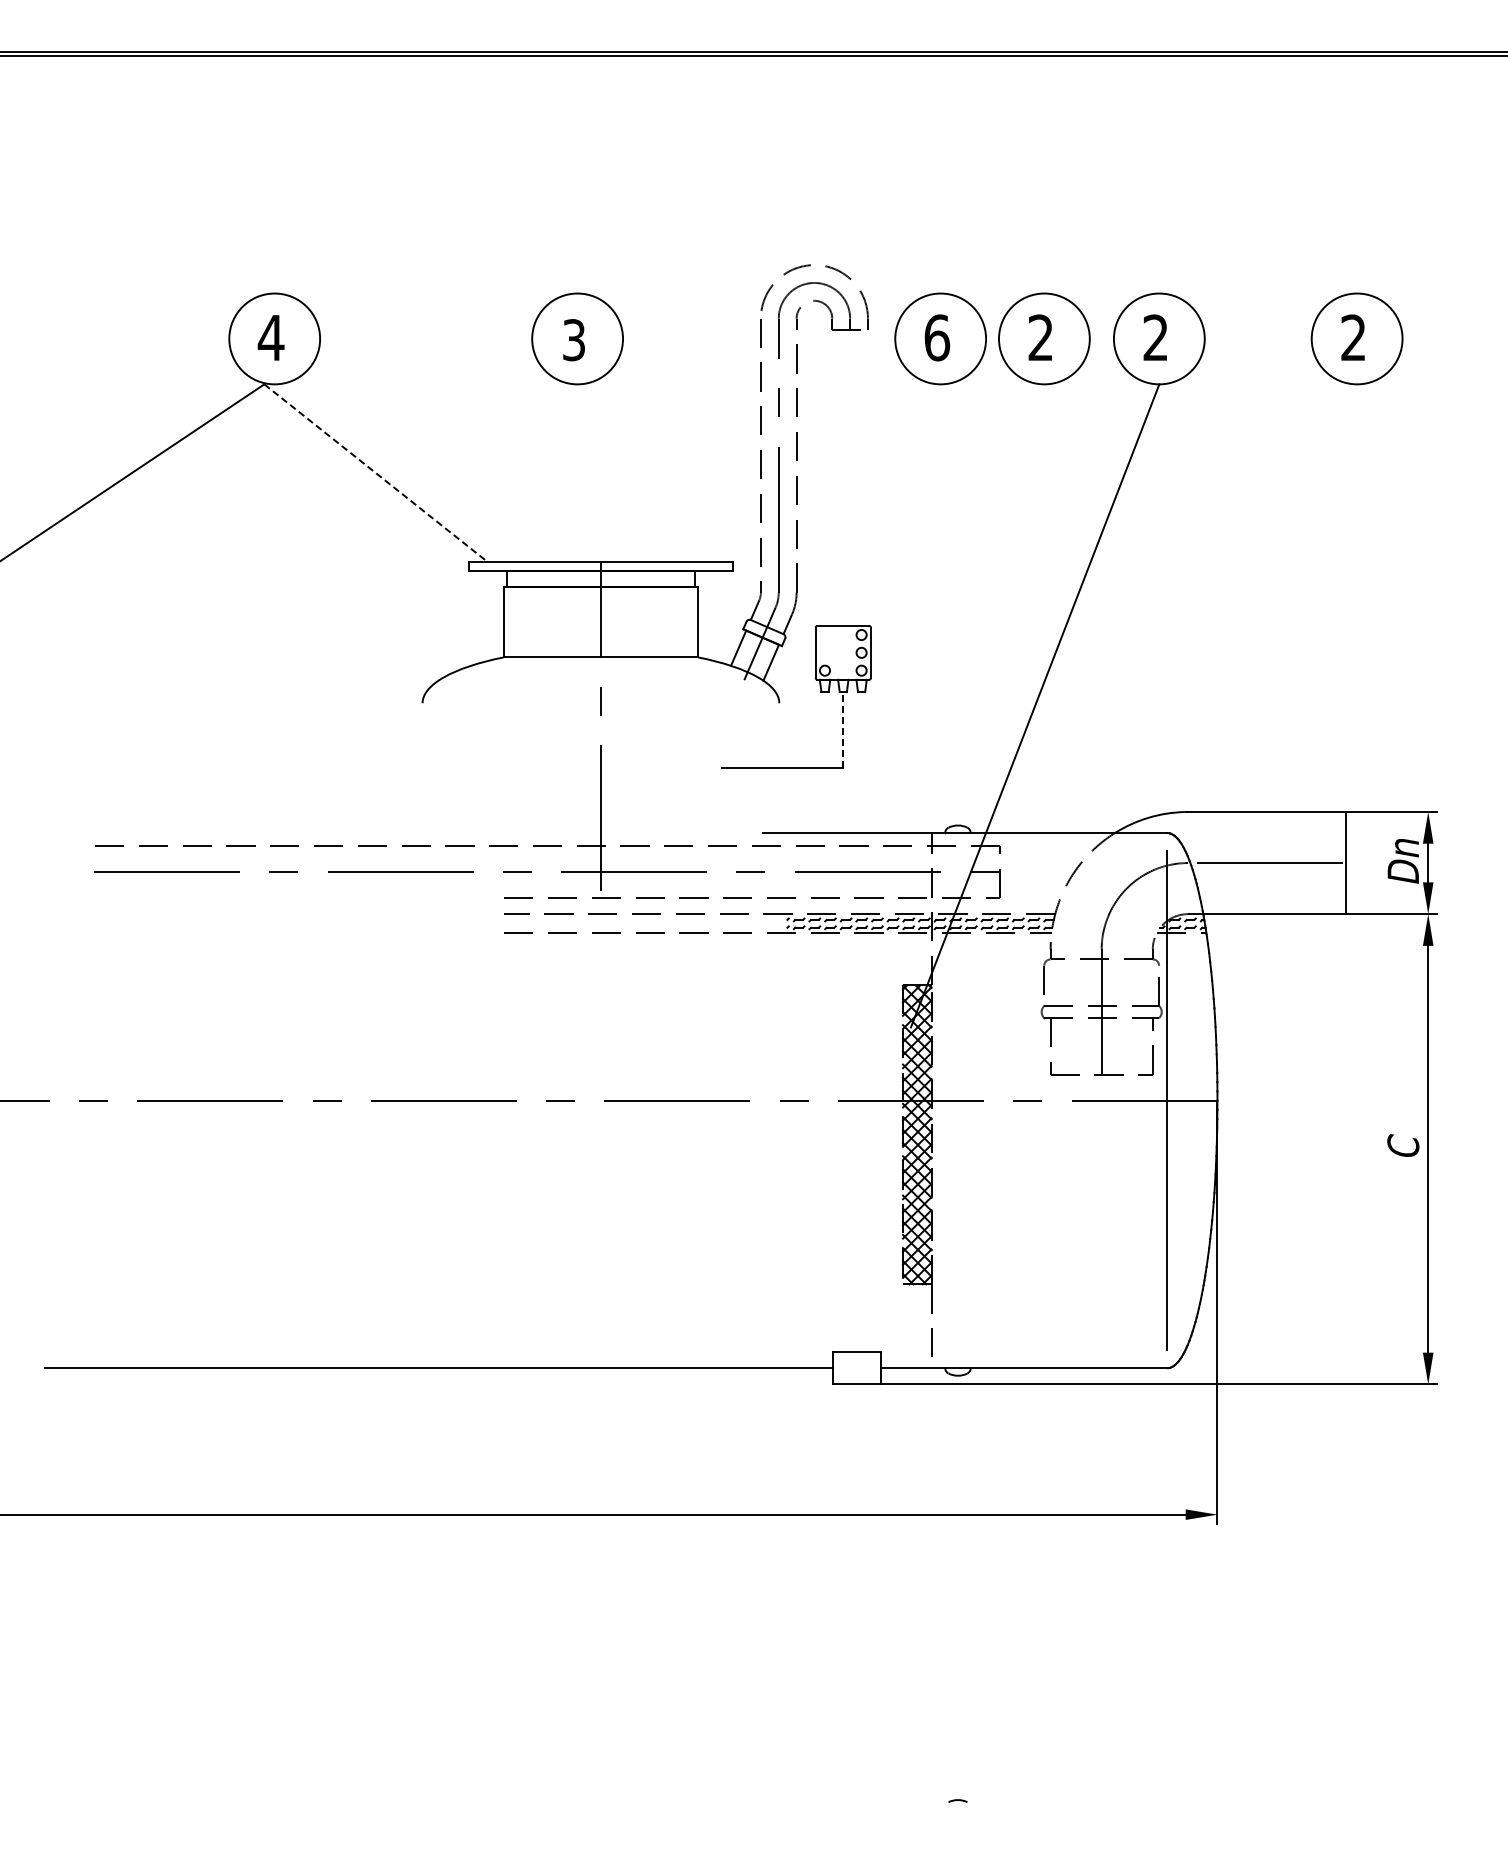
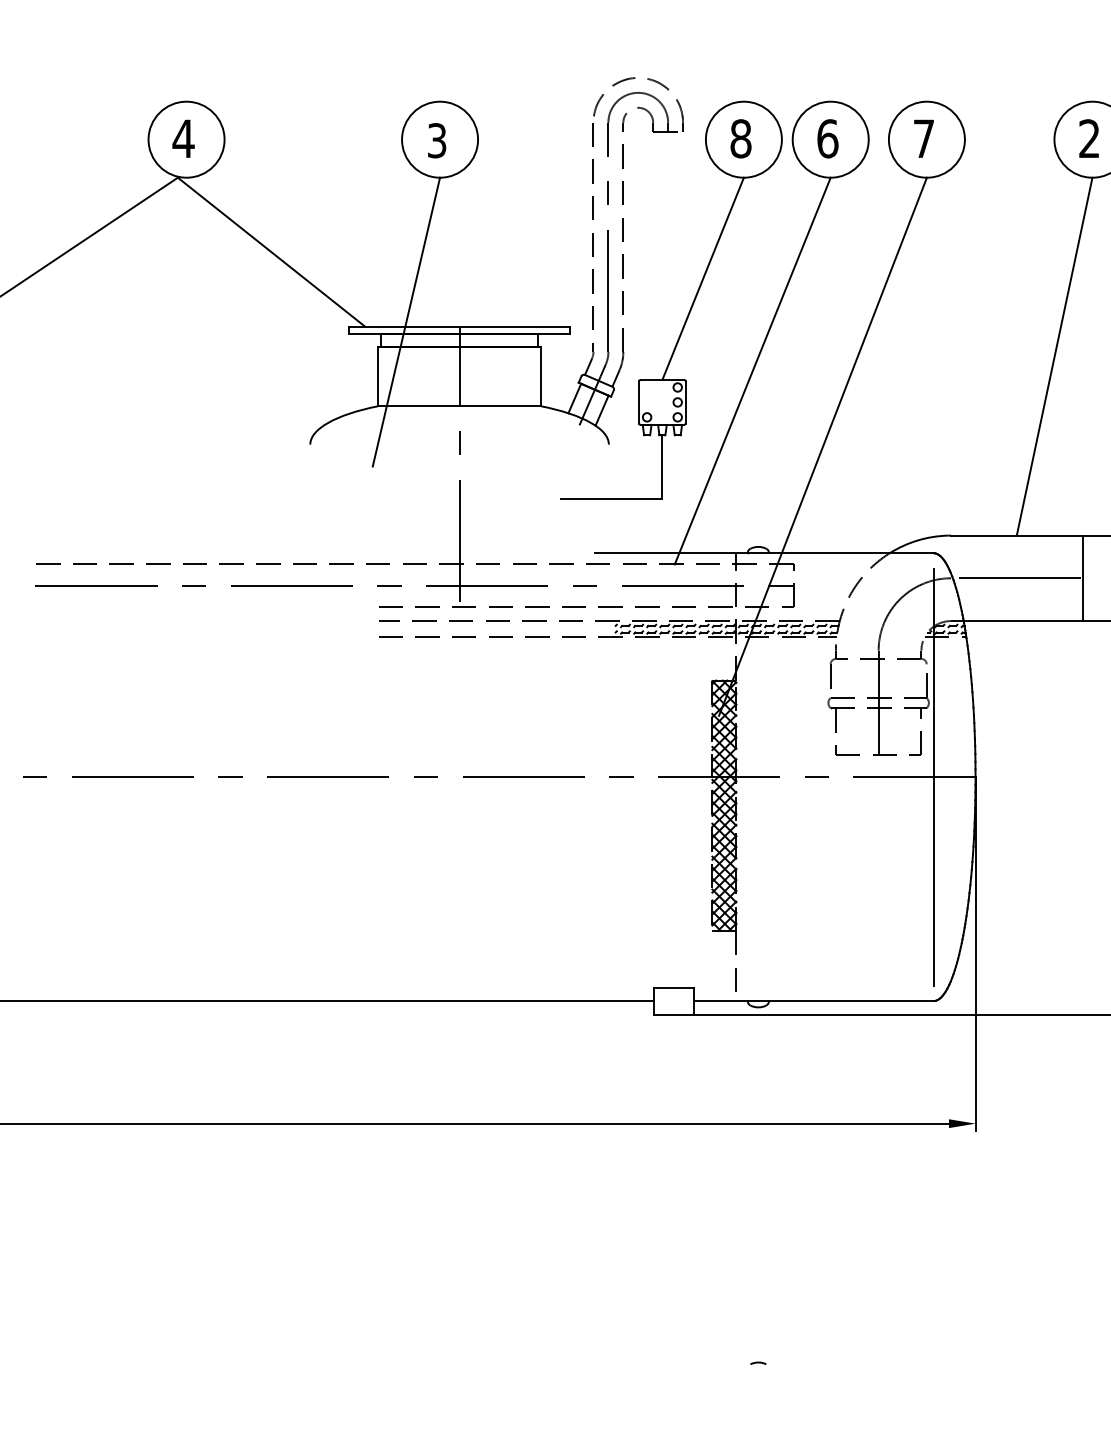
text: (937, 337) -> (741, 138), 6 -> 8
text: (1040, 337) -> (827, 138), 2 -> 6
text: (1155, 337) -> (923, 138), 2 -> 7
line: (376, 473) -> (271, 252), dashed -> solid
line: (891, 504) -> (702, 278), added
line: (537, 556) -> (406, 321), added
line: (1311, 597) -> (1054, 356), added
line: (951, 615) -> (752, 371), added
line: (843, 729) -> (662, 466), dashed -> solid

